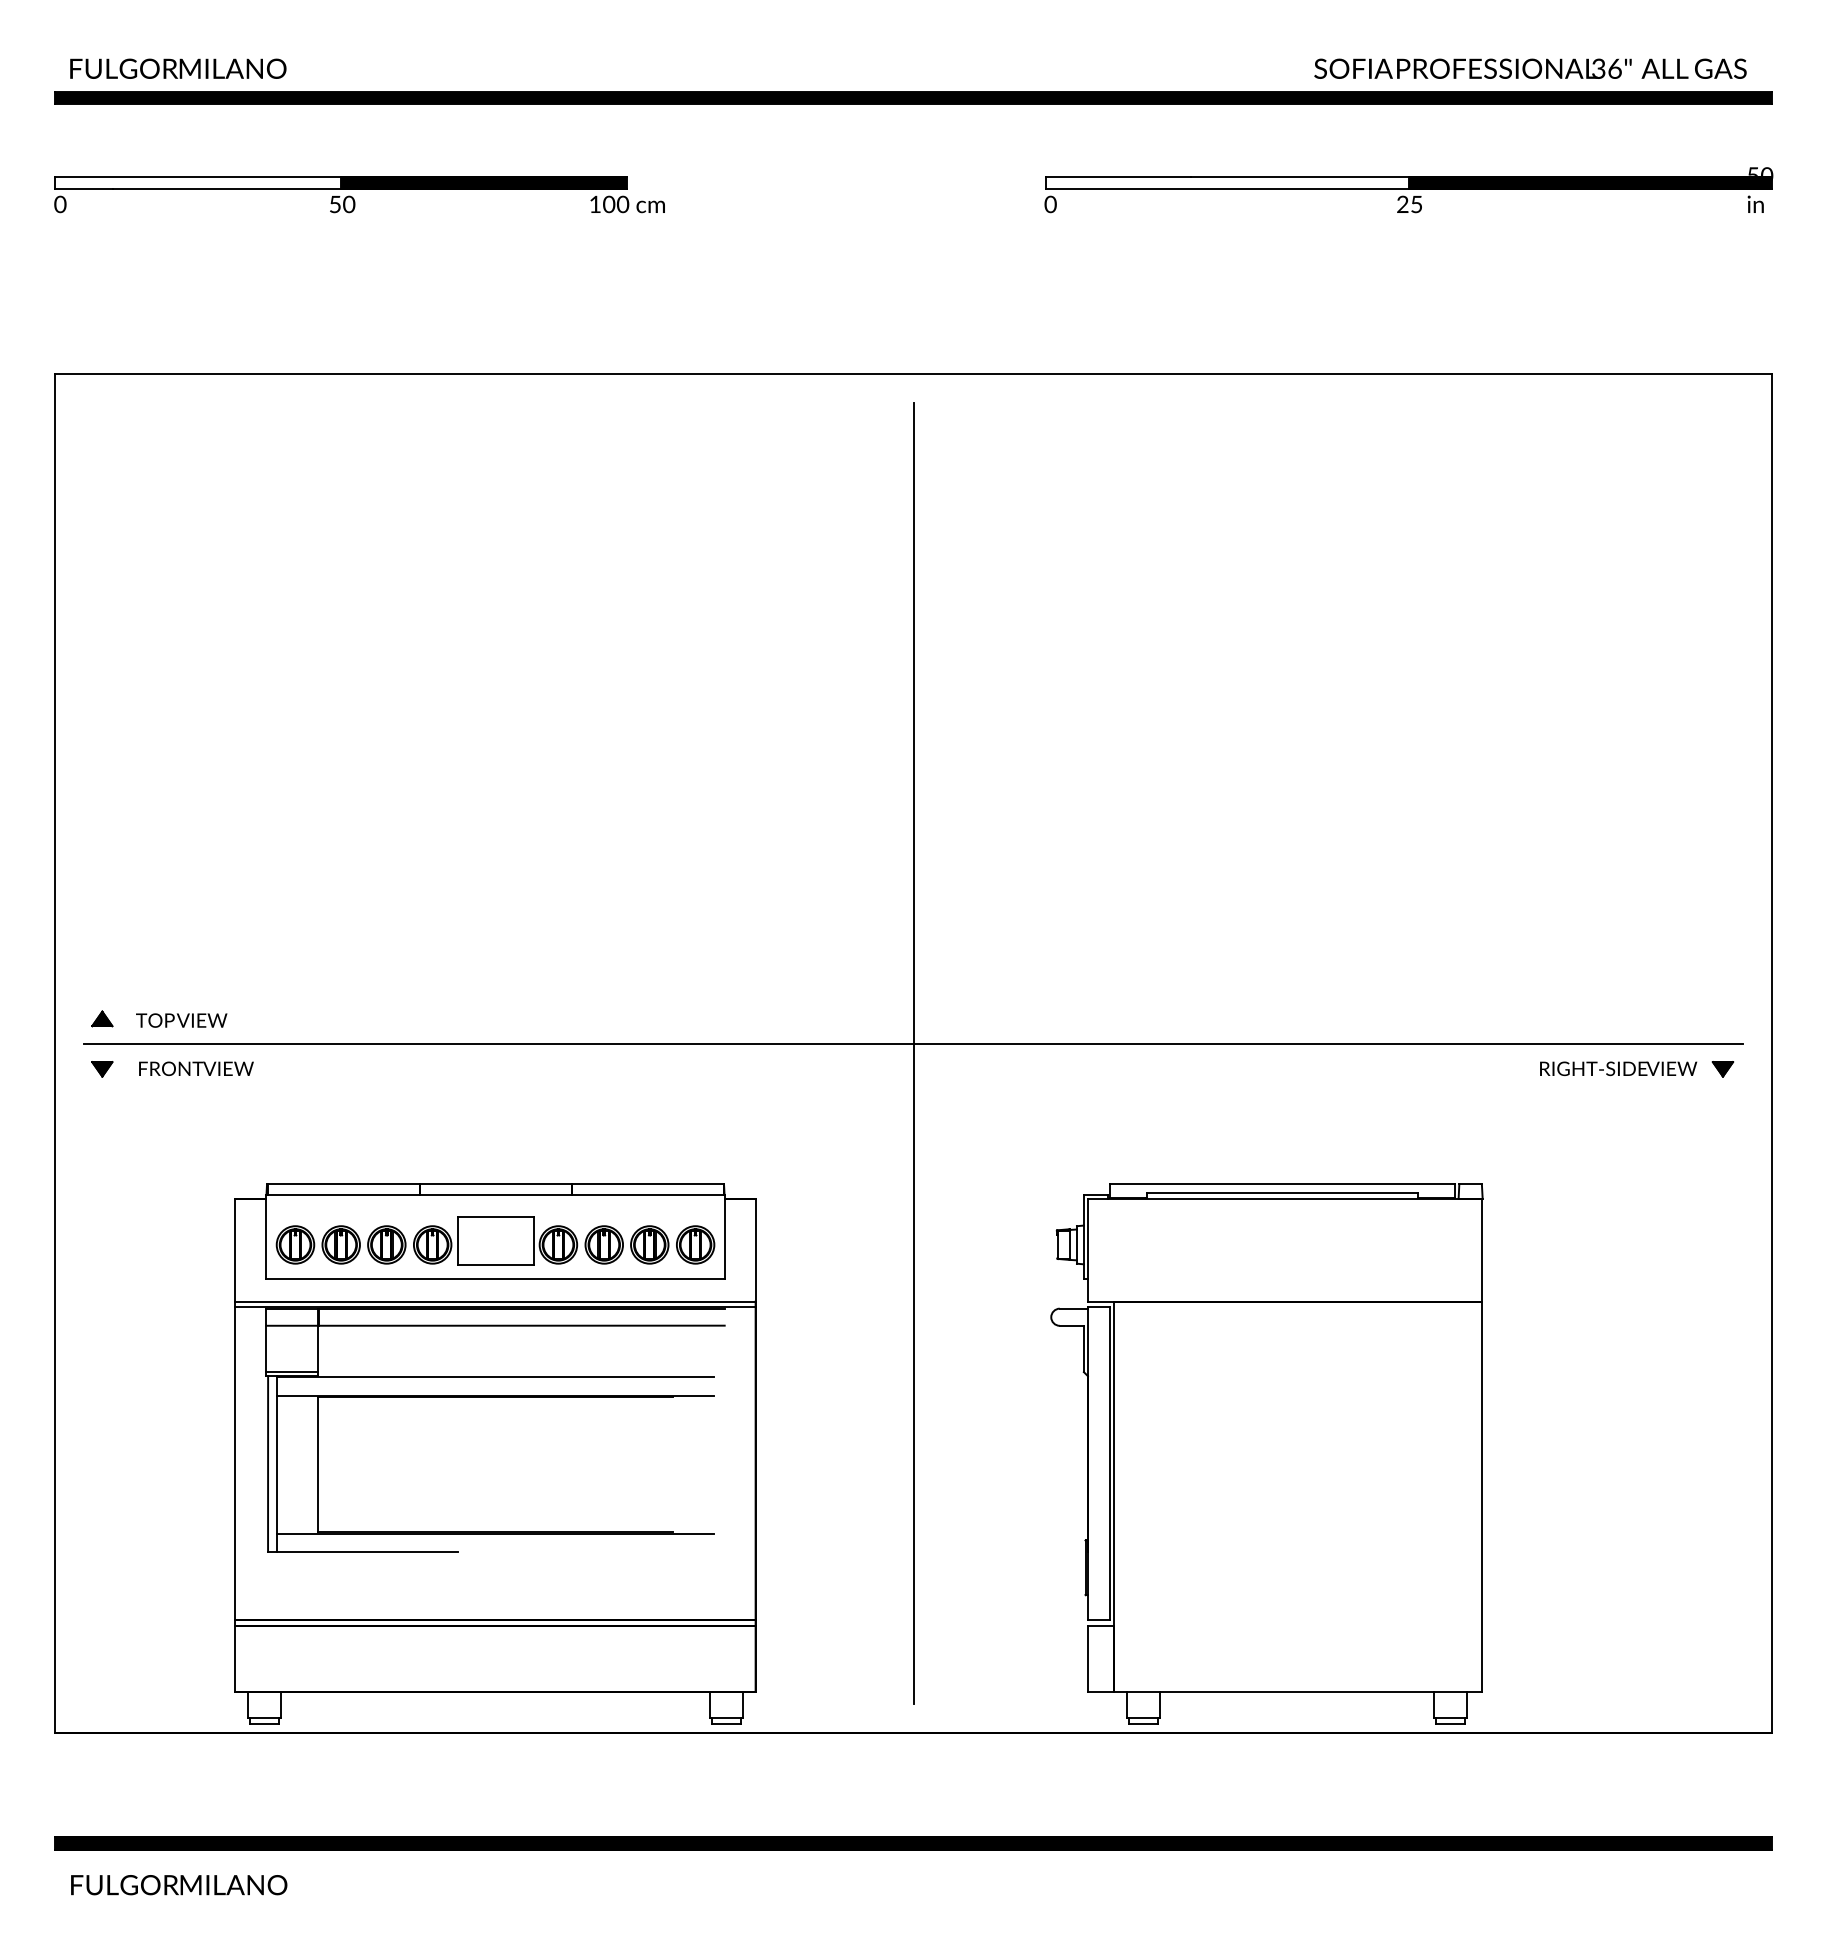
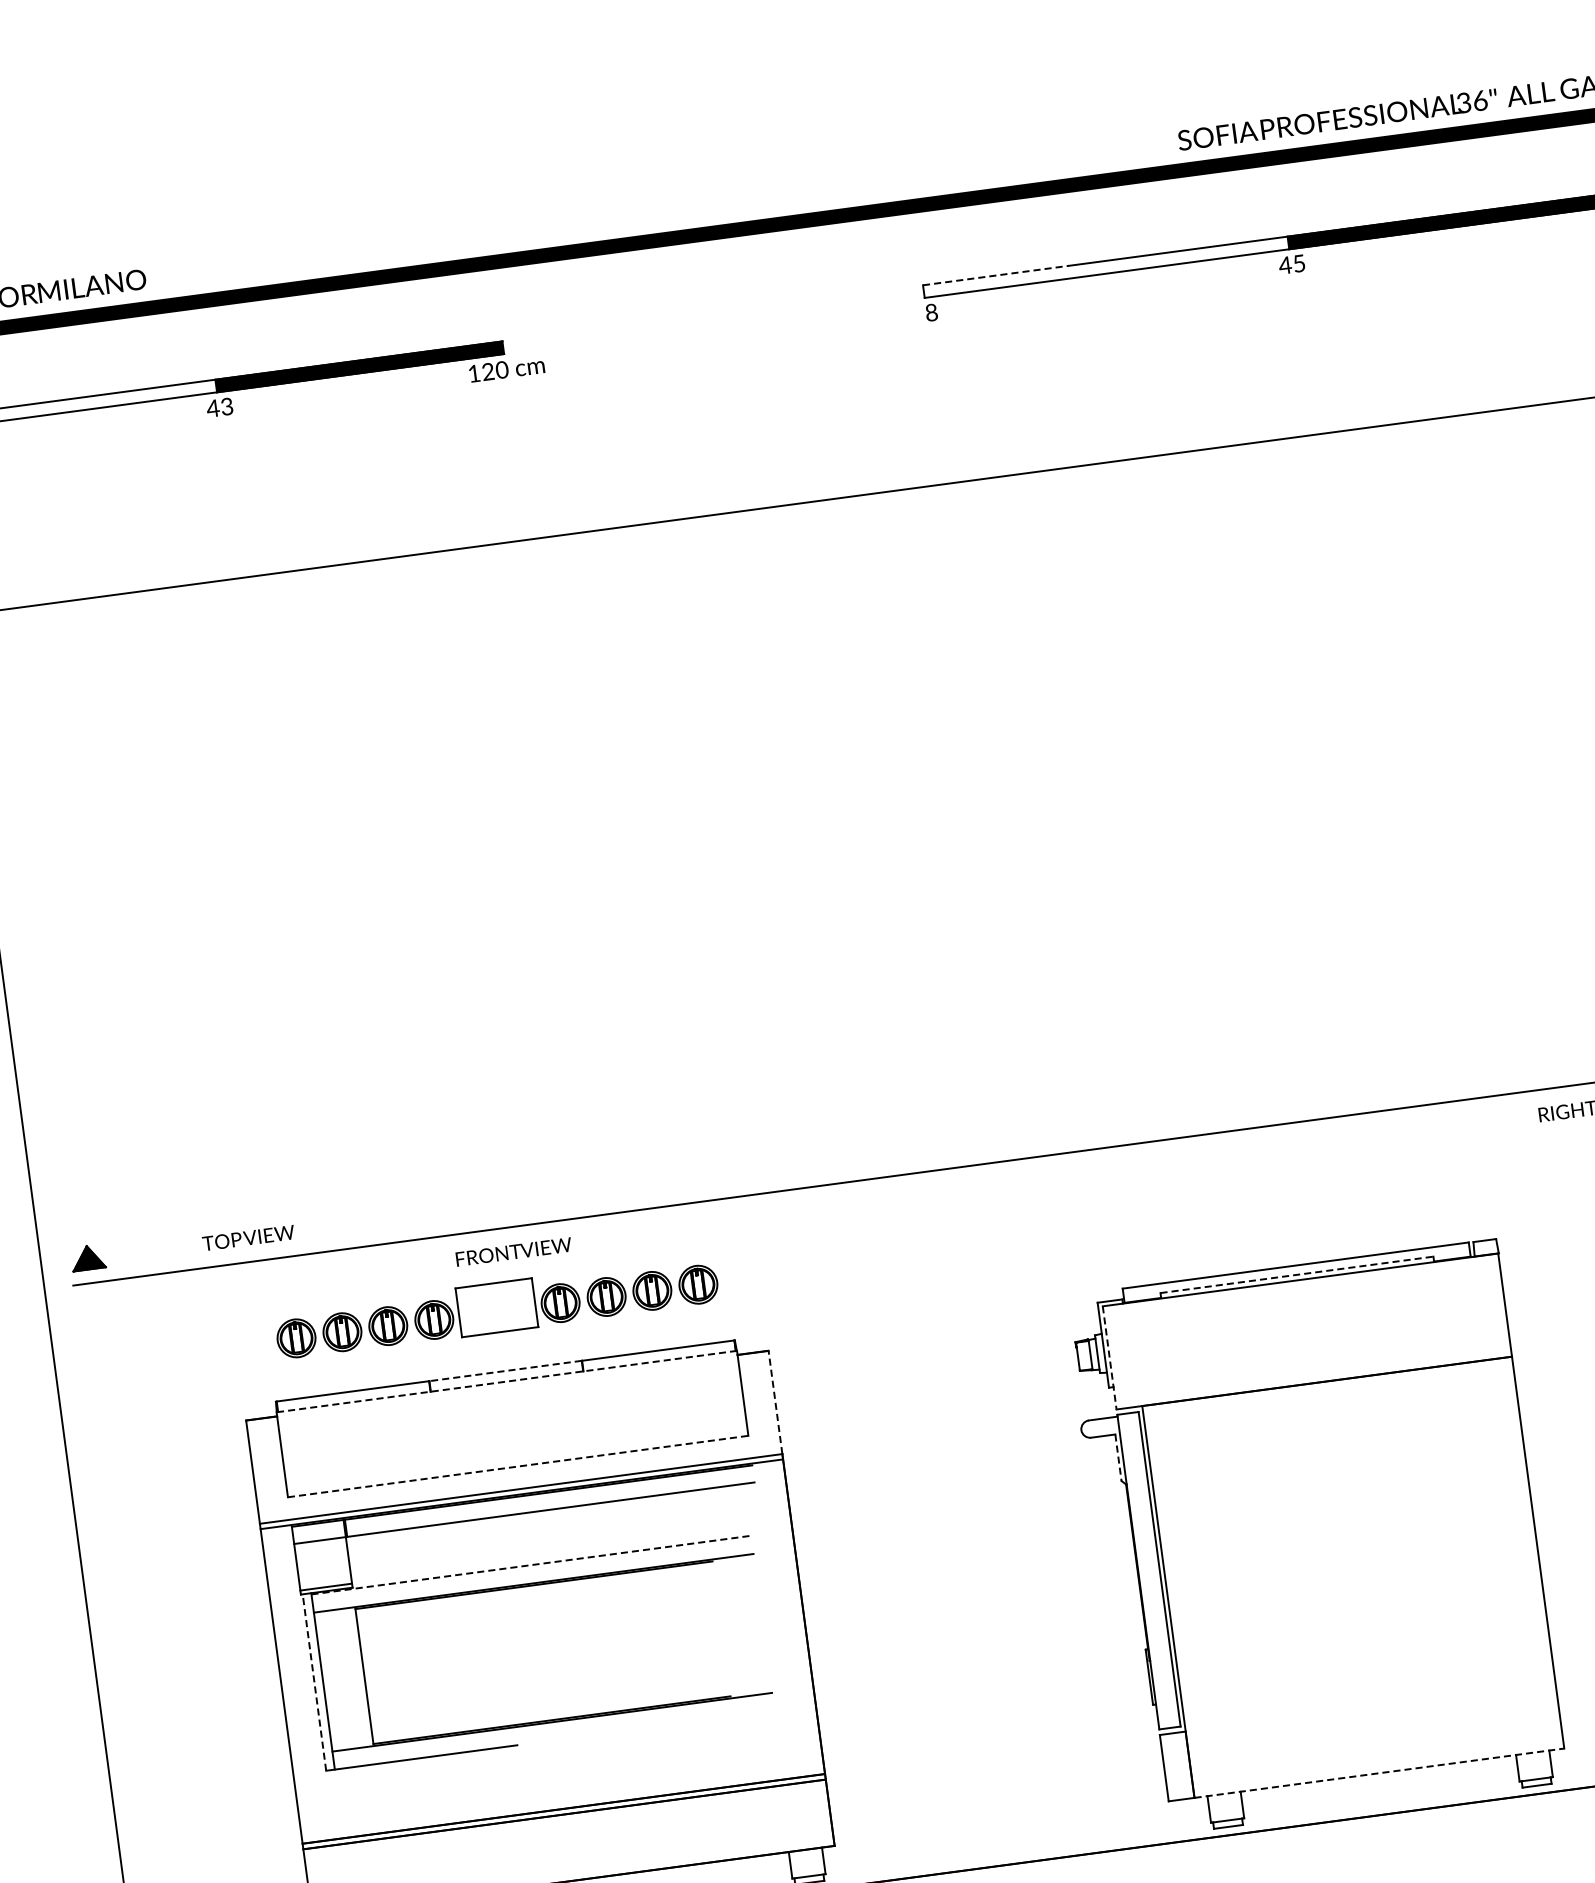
line: (1118, 176) -> (996, 275), solid -> dashed
text: (1402, 203) -> (1284, 264), 25 -> 45
text: (341, 204) -> (219, 407), 50 -> 43
text: (609, 204) -> (488, 371), 100 -> 120
text: (1050, 204) -> (931, 312), 0 -> 8
part: (102, 1018) -> (88, 1257), size x1.6
text: (181, 1020) -> (248, 1238), moved
line: (914, 1053) -> (908, 1183), removed
text: (196, 1068) -> (513, 1251), moved
part: (102, 1069) -> (95, 1308), removed
line: (495, 1184) -> (505, 1371), solid -> dashed
line: (1282, 1193) -> (1297, 1274), solid -> dashed
line: (495, 1194) -> (506, 1381), solid -> dashed
part: (495, 1240) -> (496, 1307), moved
line: (755, 1249) -> (775, 1401), solid -> dashed
line: (1088, 1250) -> (1109, 1358), solid -> dashed
line: (496, 1279) -> (519, 1466), solid -> dashed
line: (1083, 1349) -> (1118, 1458), solid -> dashed
line: (495, 1377) -> (531, 1565), solid -> dashed
line: (268, 1463) -> (314, 1682), solid -> dashed
line: (1298, 1691) -> (1379, 1773), solid -> dashed

